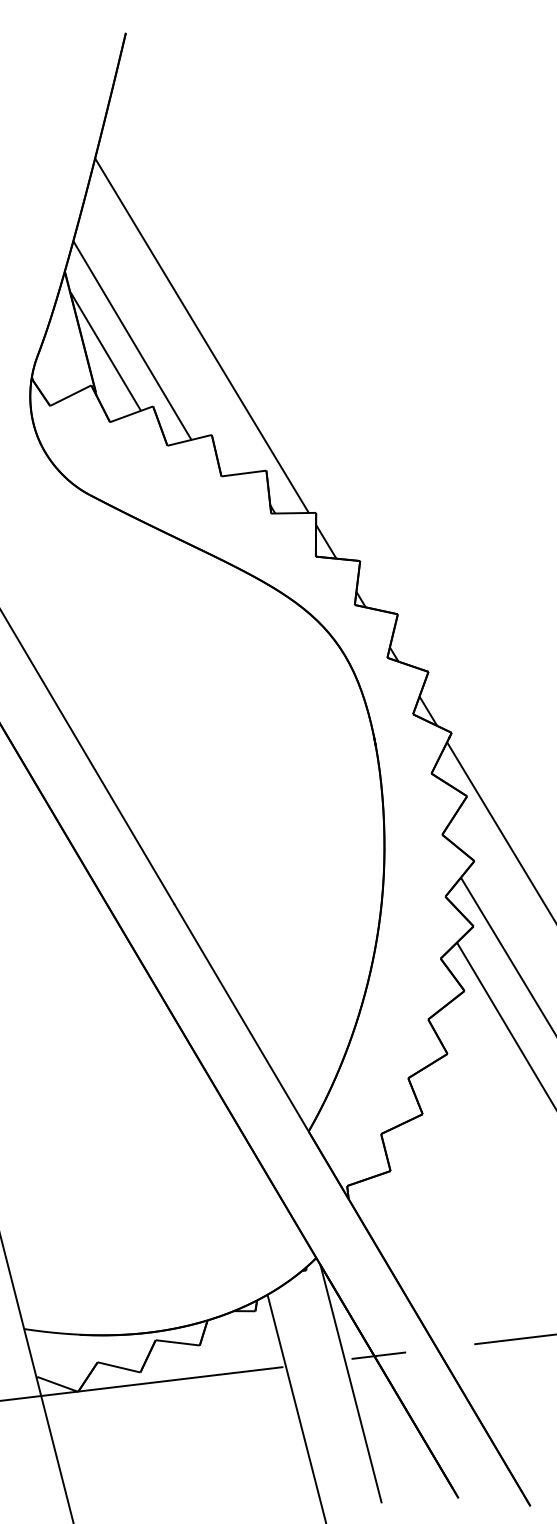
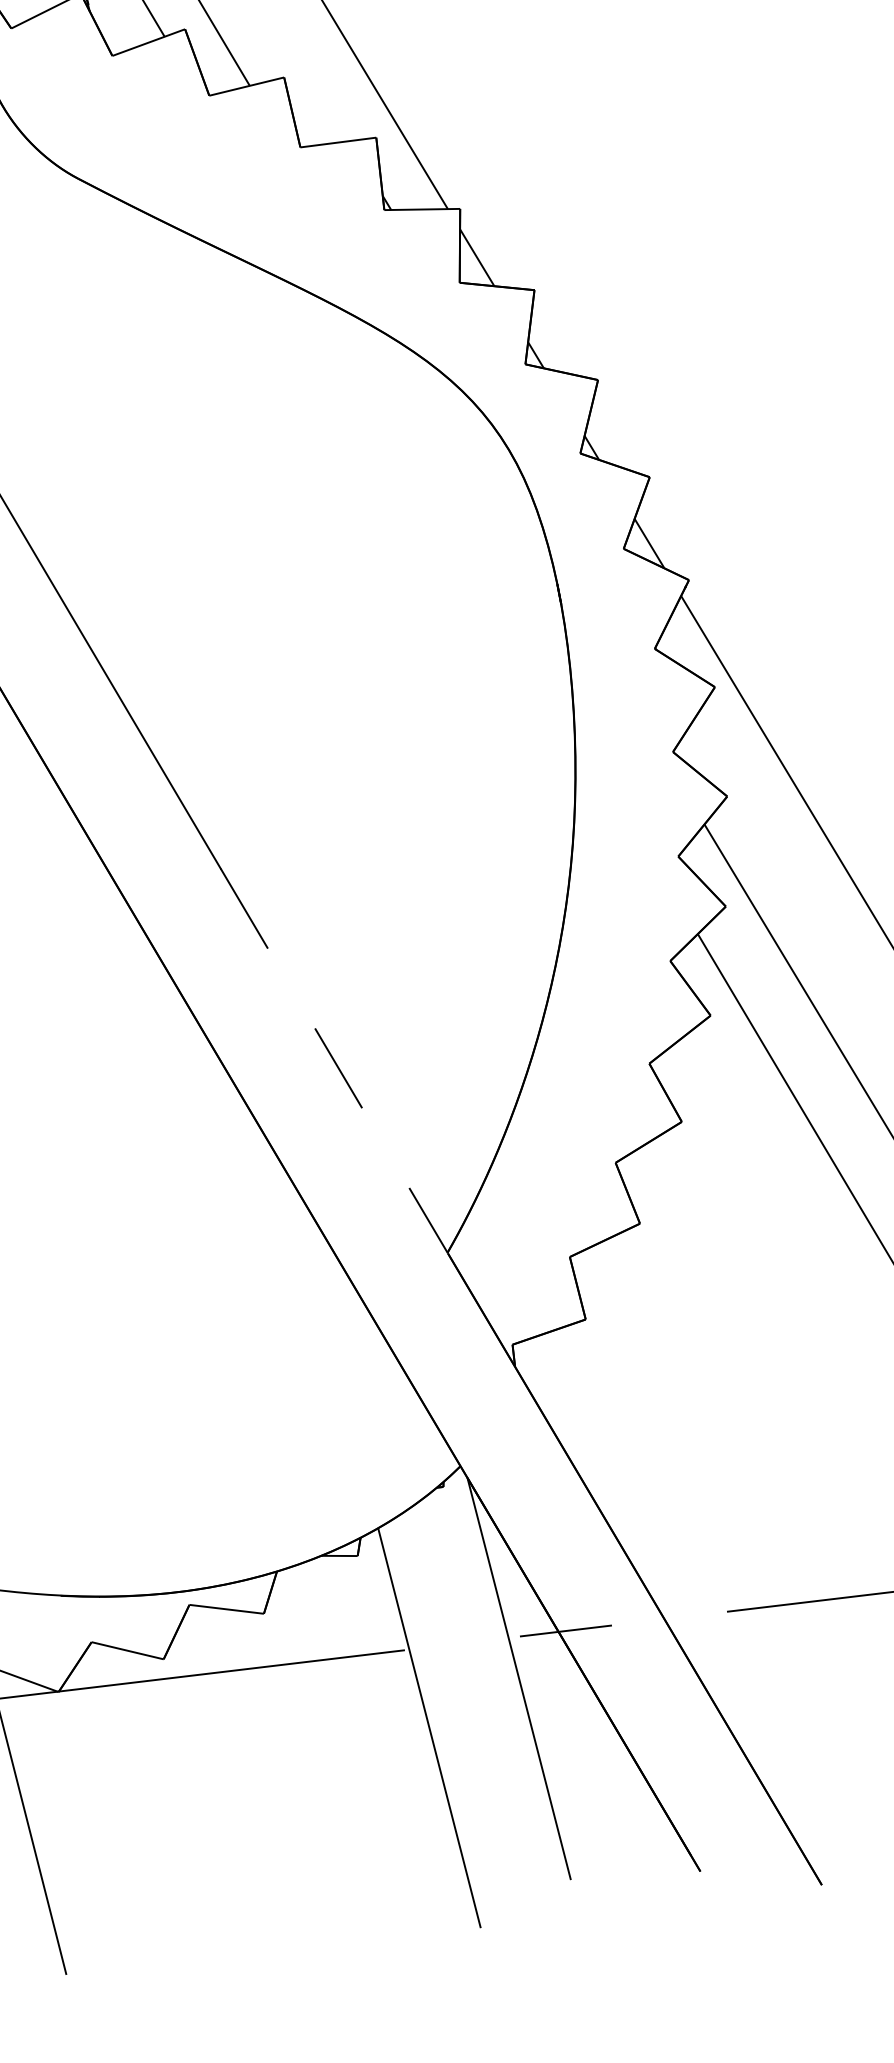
line: (241, 1018) -> (334, 1062), solid -> dashed

